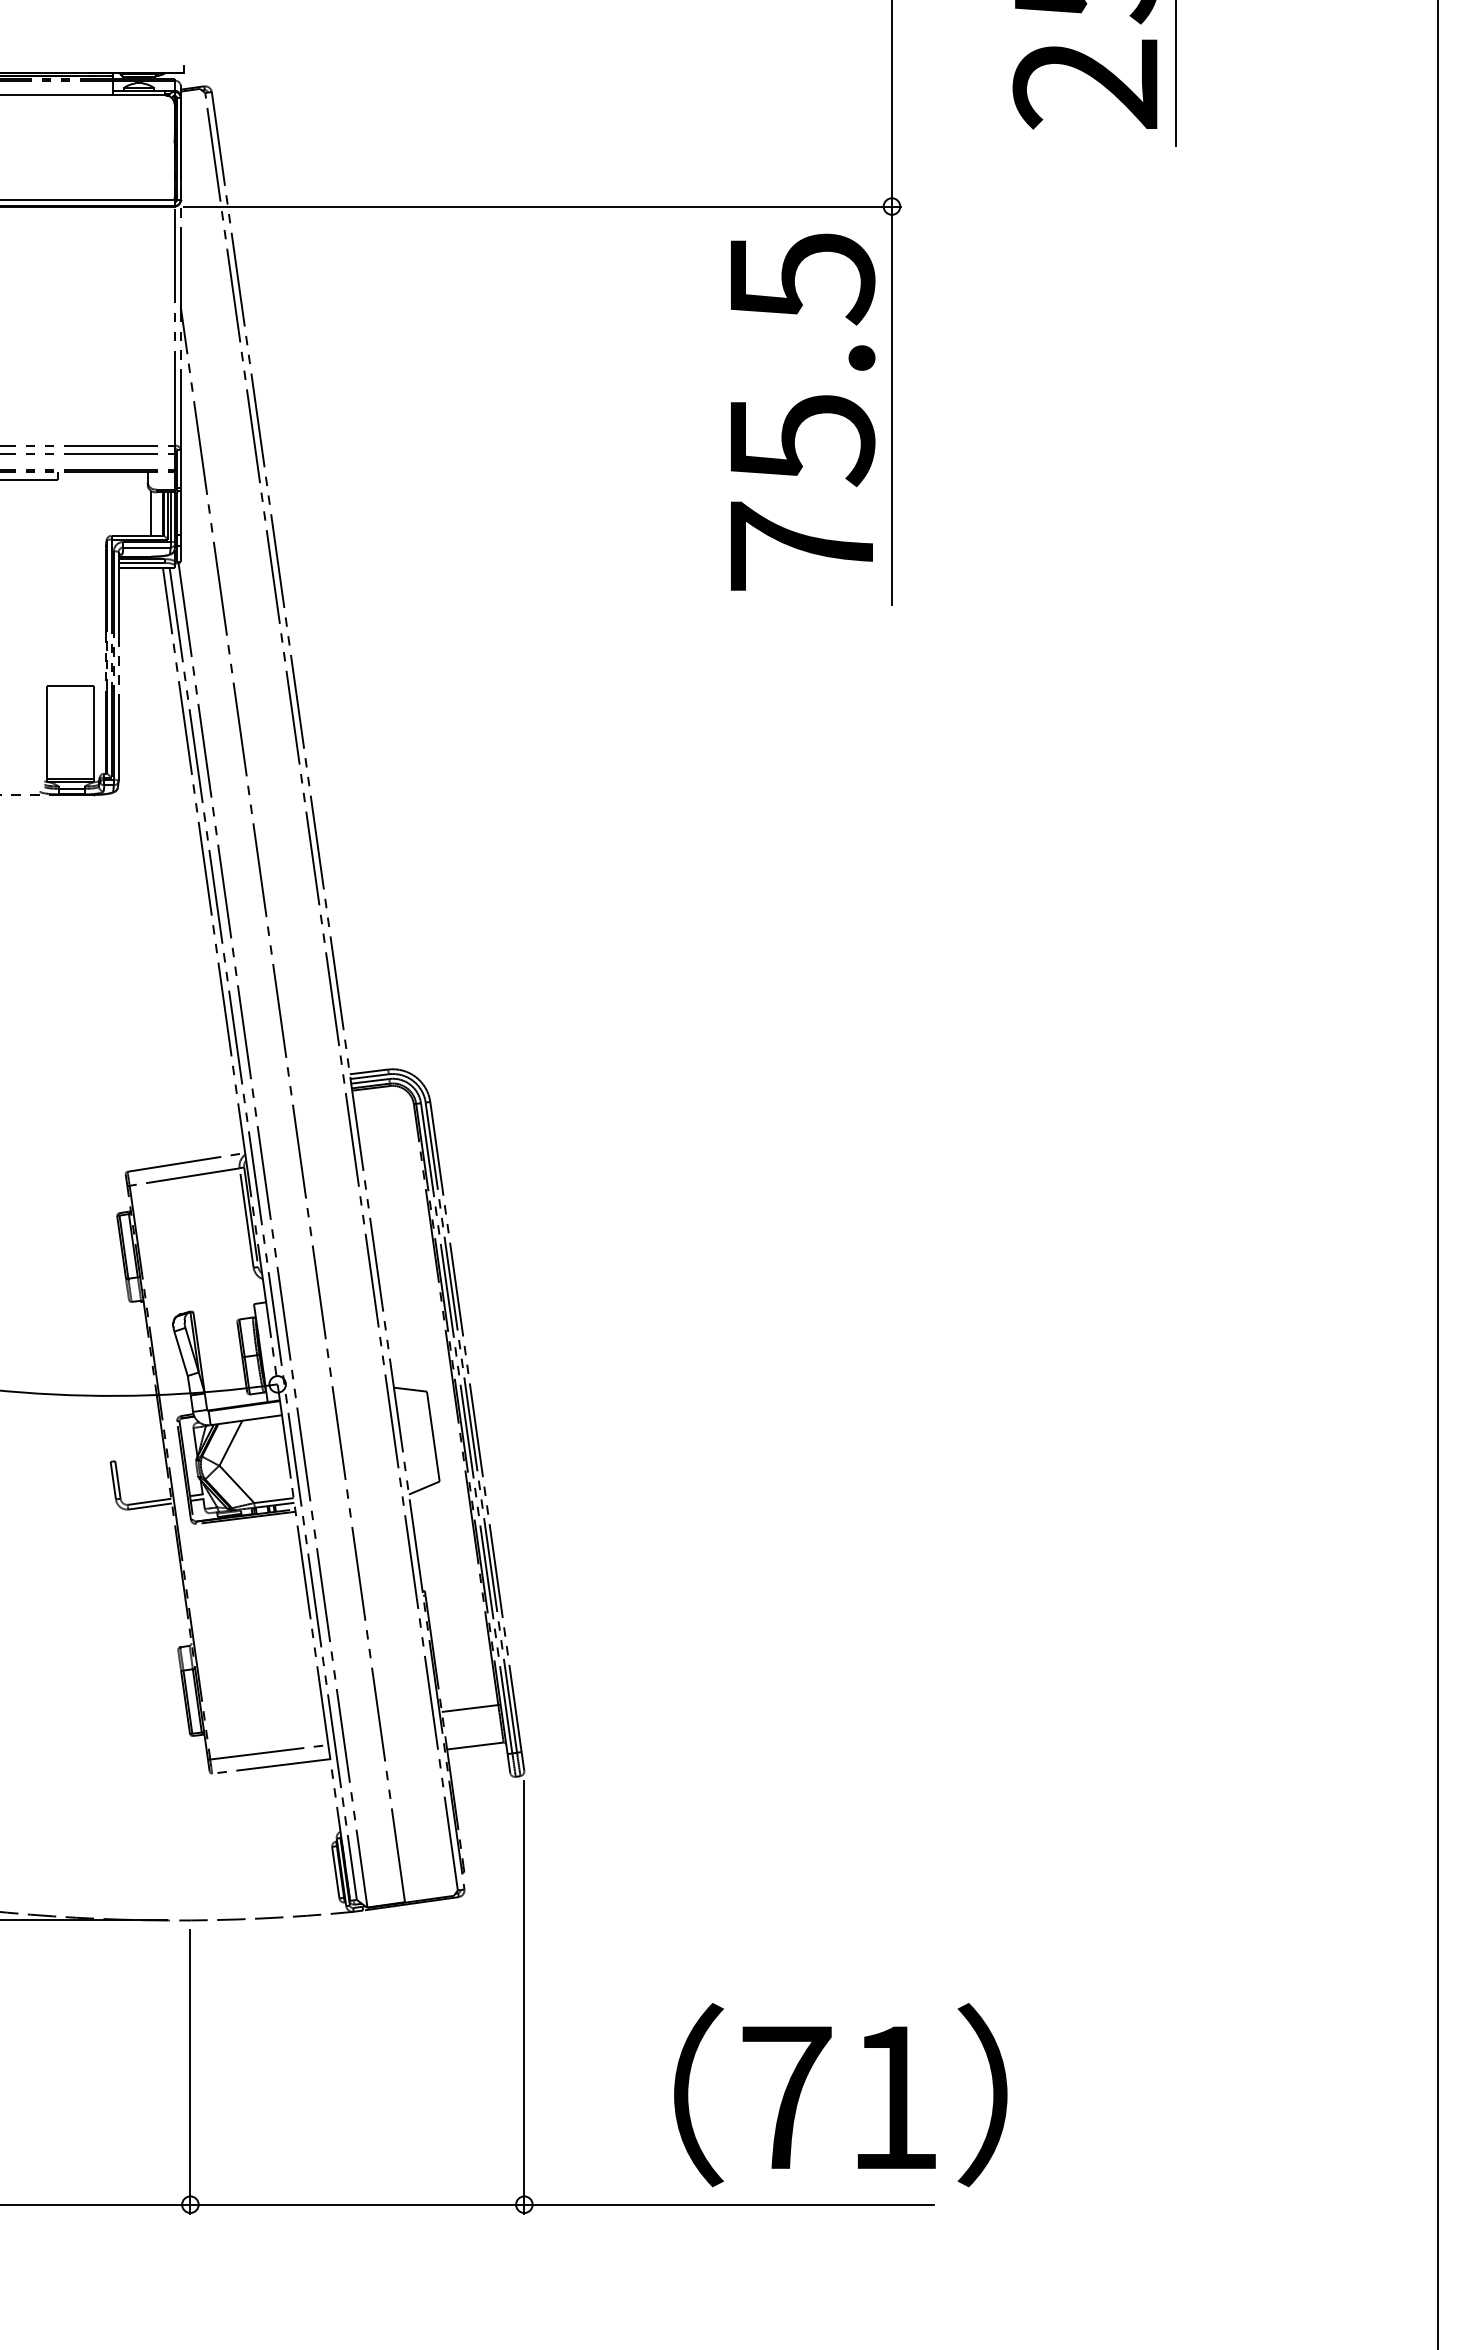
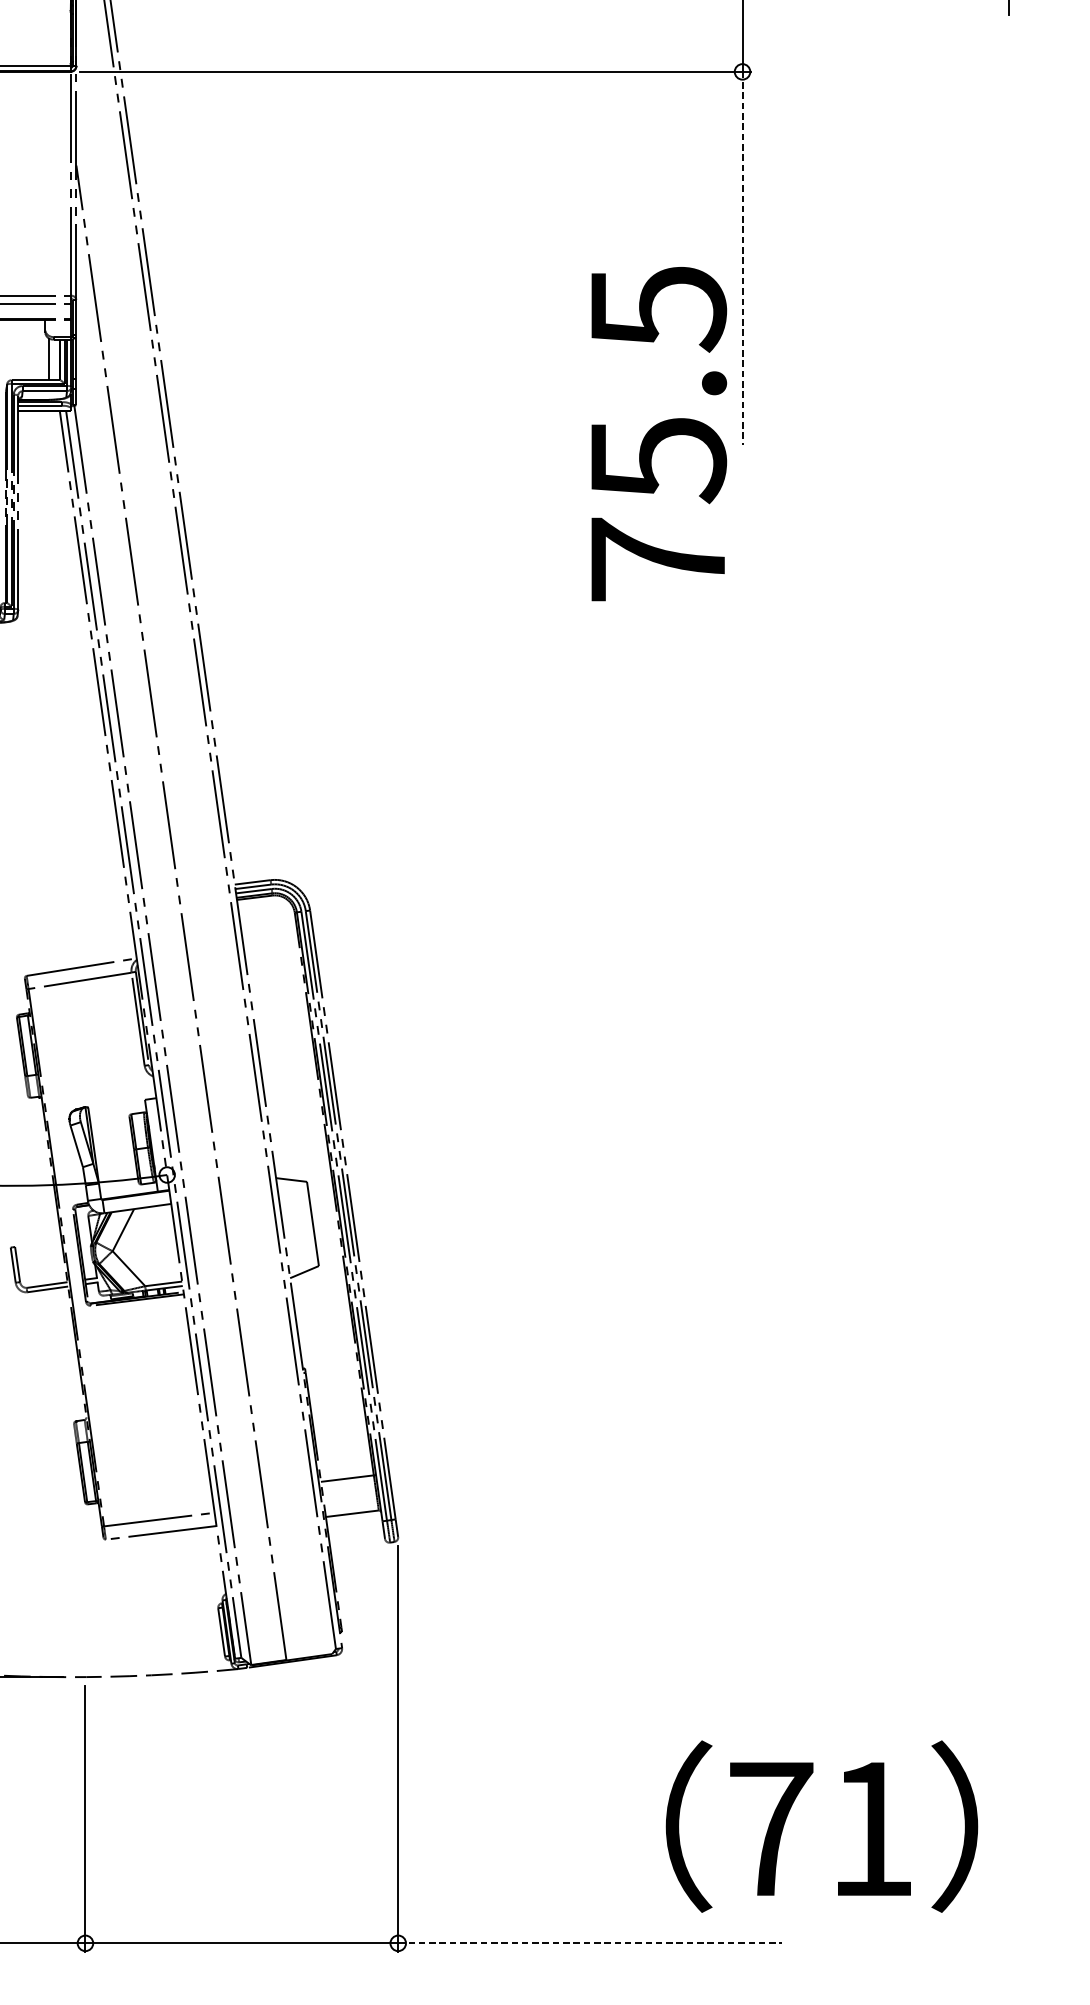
line: (891, 406) -> (742, 259), solid -> dashed
text: (803, 411) -> (659, 433), moved
text: (840, 2095) -> (821, 1827), moved
line: (729, 2204) -> (590, 1943), solid -> dashed

